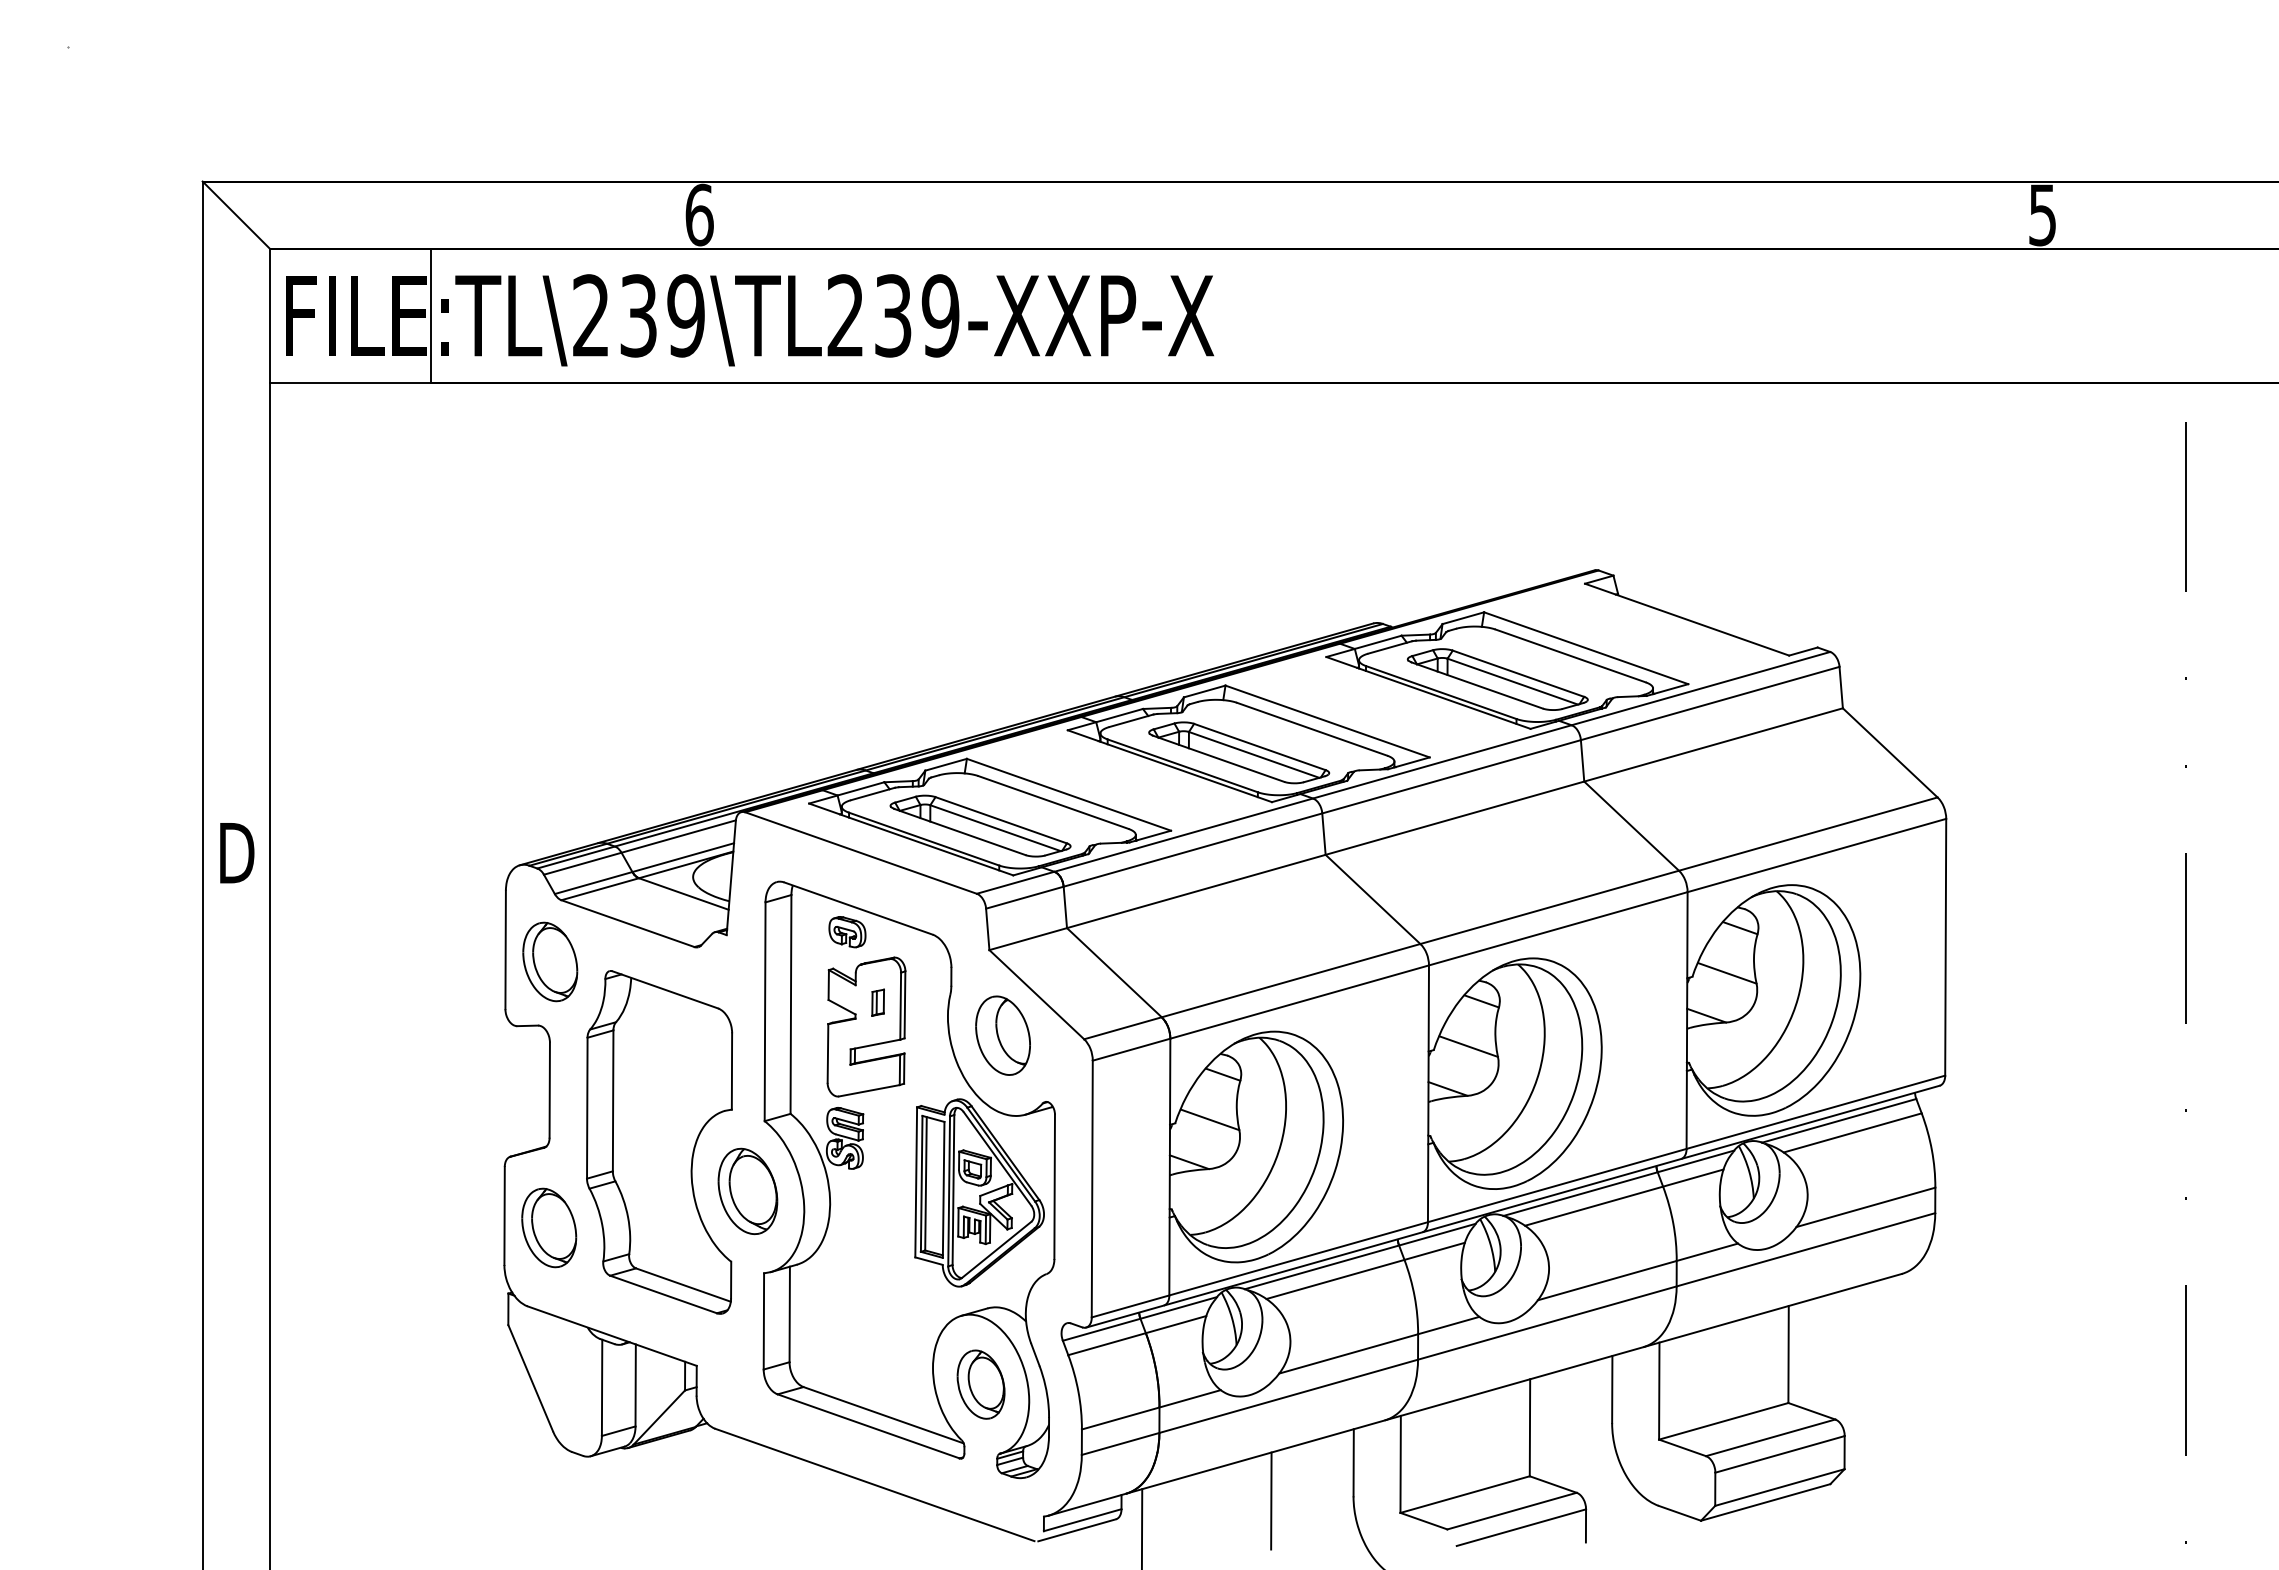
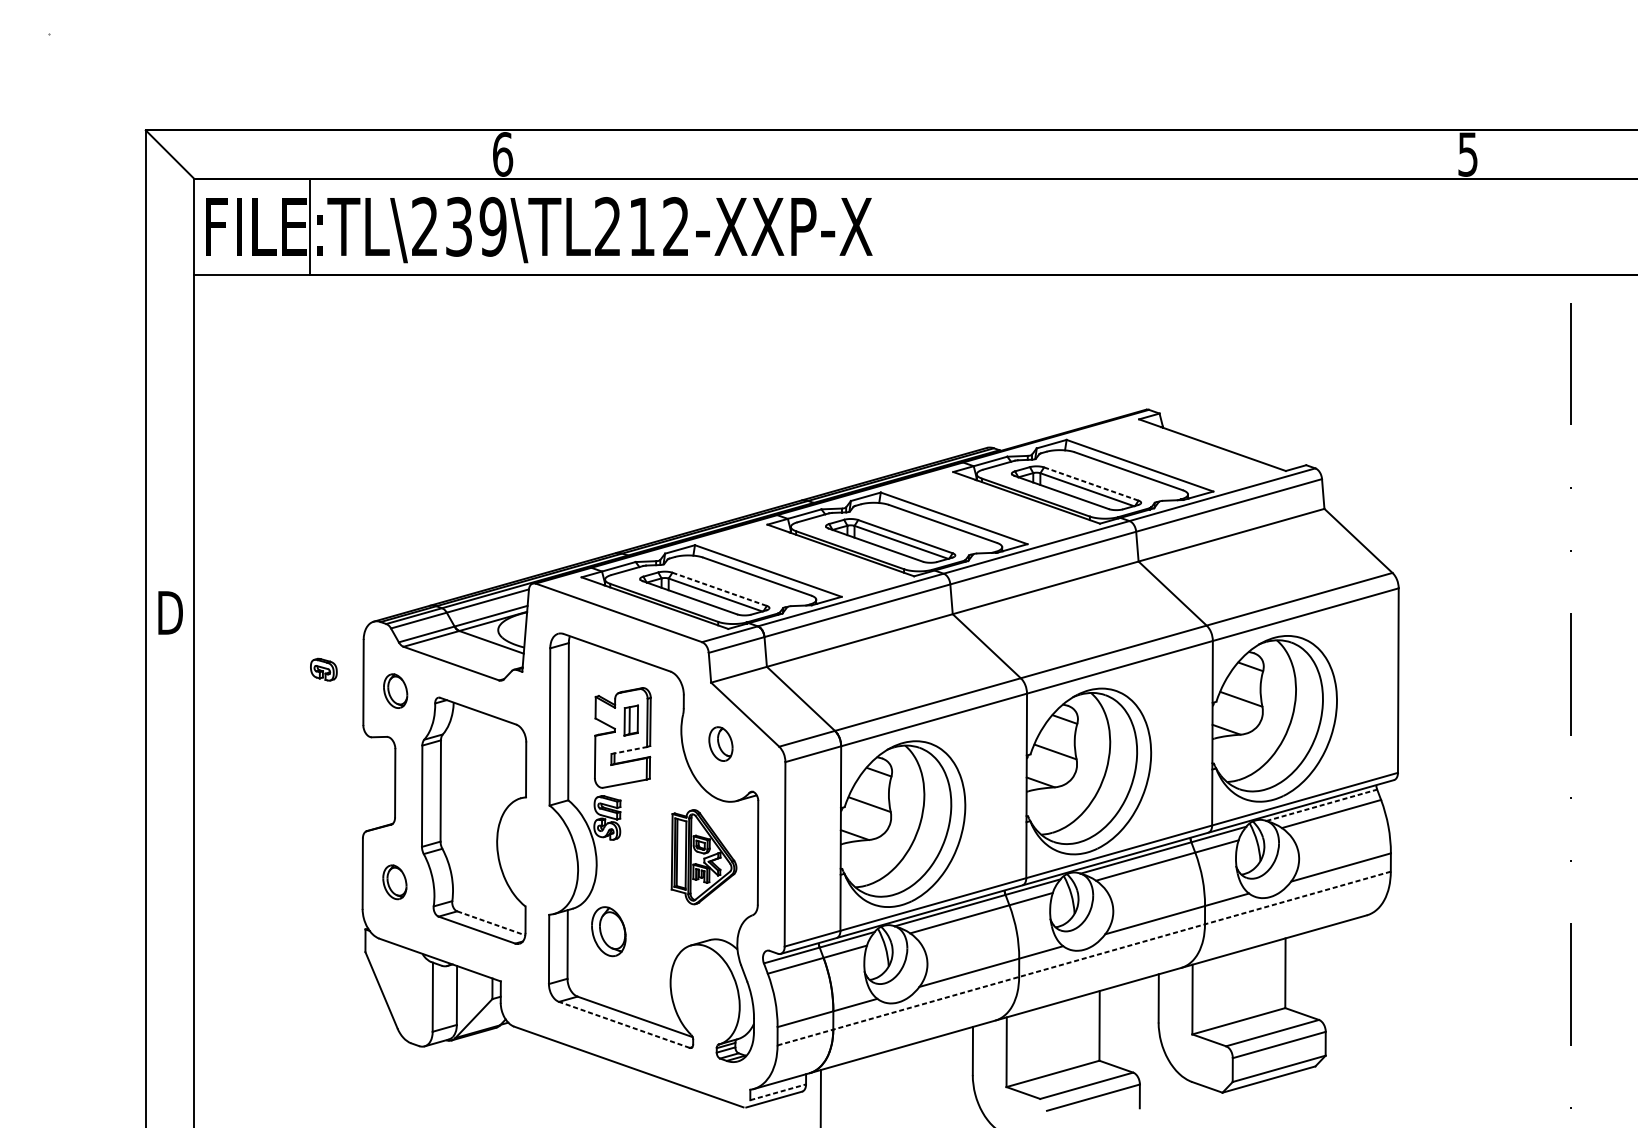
text: (917, 315) -> (659, 226), TL\239\TL239-XXP-X -> TL\239\TL212-XXP-X
line: (1518, 673) -> (1091, 483), solid -> dashed
line: (1001, 820) -> (719, 589), solid -> dashed
part: (847, 932) -> (323, 669), moved
part: (550, 961) -> (395, 690), size x0.6
part: (877, 1002) -> (630, 720), size x1.6
part: (1002, 1035) -> (720, 744), size x0.6
line: (876, 1044) -> (630, 750), solid -> dashed
line: (1839, 1120) -> (1322, 805), solid -> dashed
part: (747, 1190) -> (537, 855), removed
part: (979, 1192) -> (704, 856), size x0.7
part: (549, 1227) -> (395, 881), size x0.6
line: (683, 1285) -> (491, 923), solid -> dashed
line: (1508, 1334) -> (1084, 958), solid -> dashed
part: (980, 1384) -> (608, 931), moved
line: (868, 1426) -> (624, 1024), solid -> dashed
line: (1271, 1500) -> (913, 1078), removed
line: (1083, 1520) -> (778, 1092), solid -> dashed

